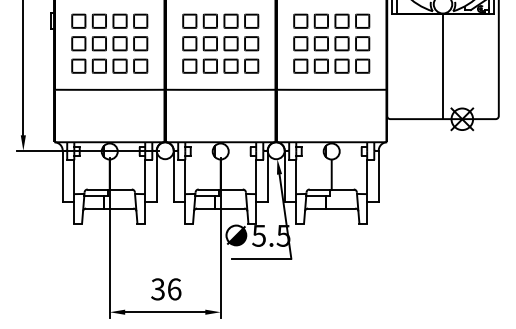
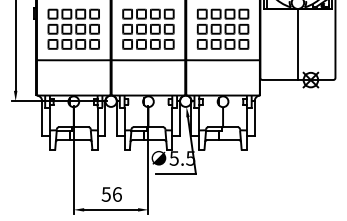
text: (158, 289) -> (106, 194), 36 -> 56

